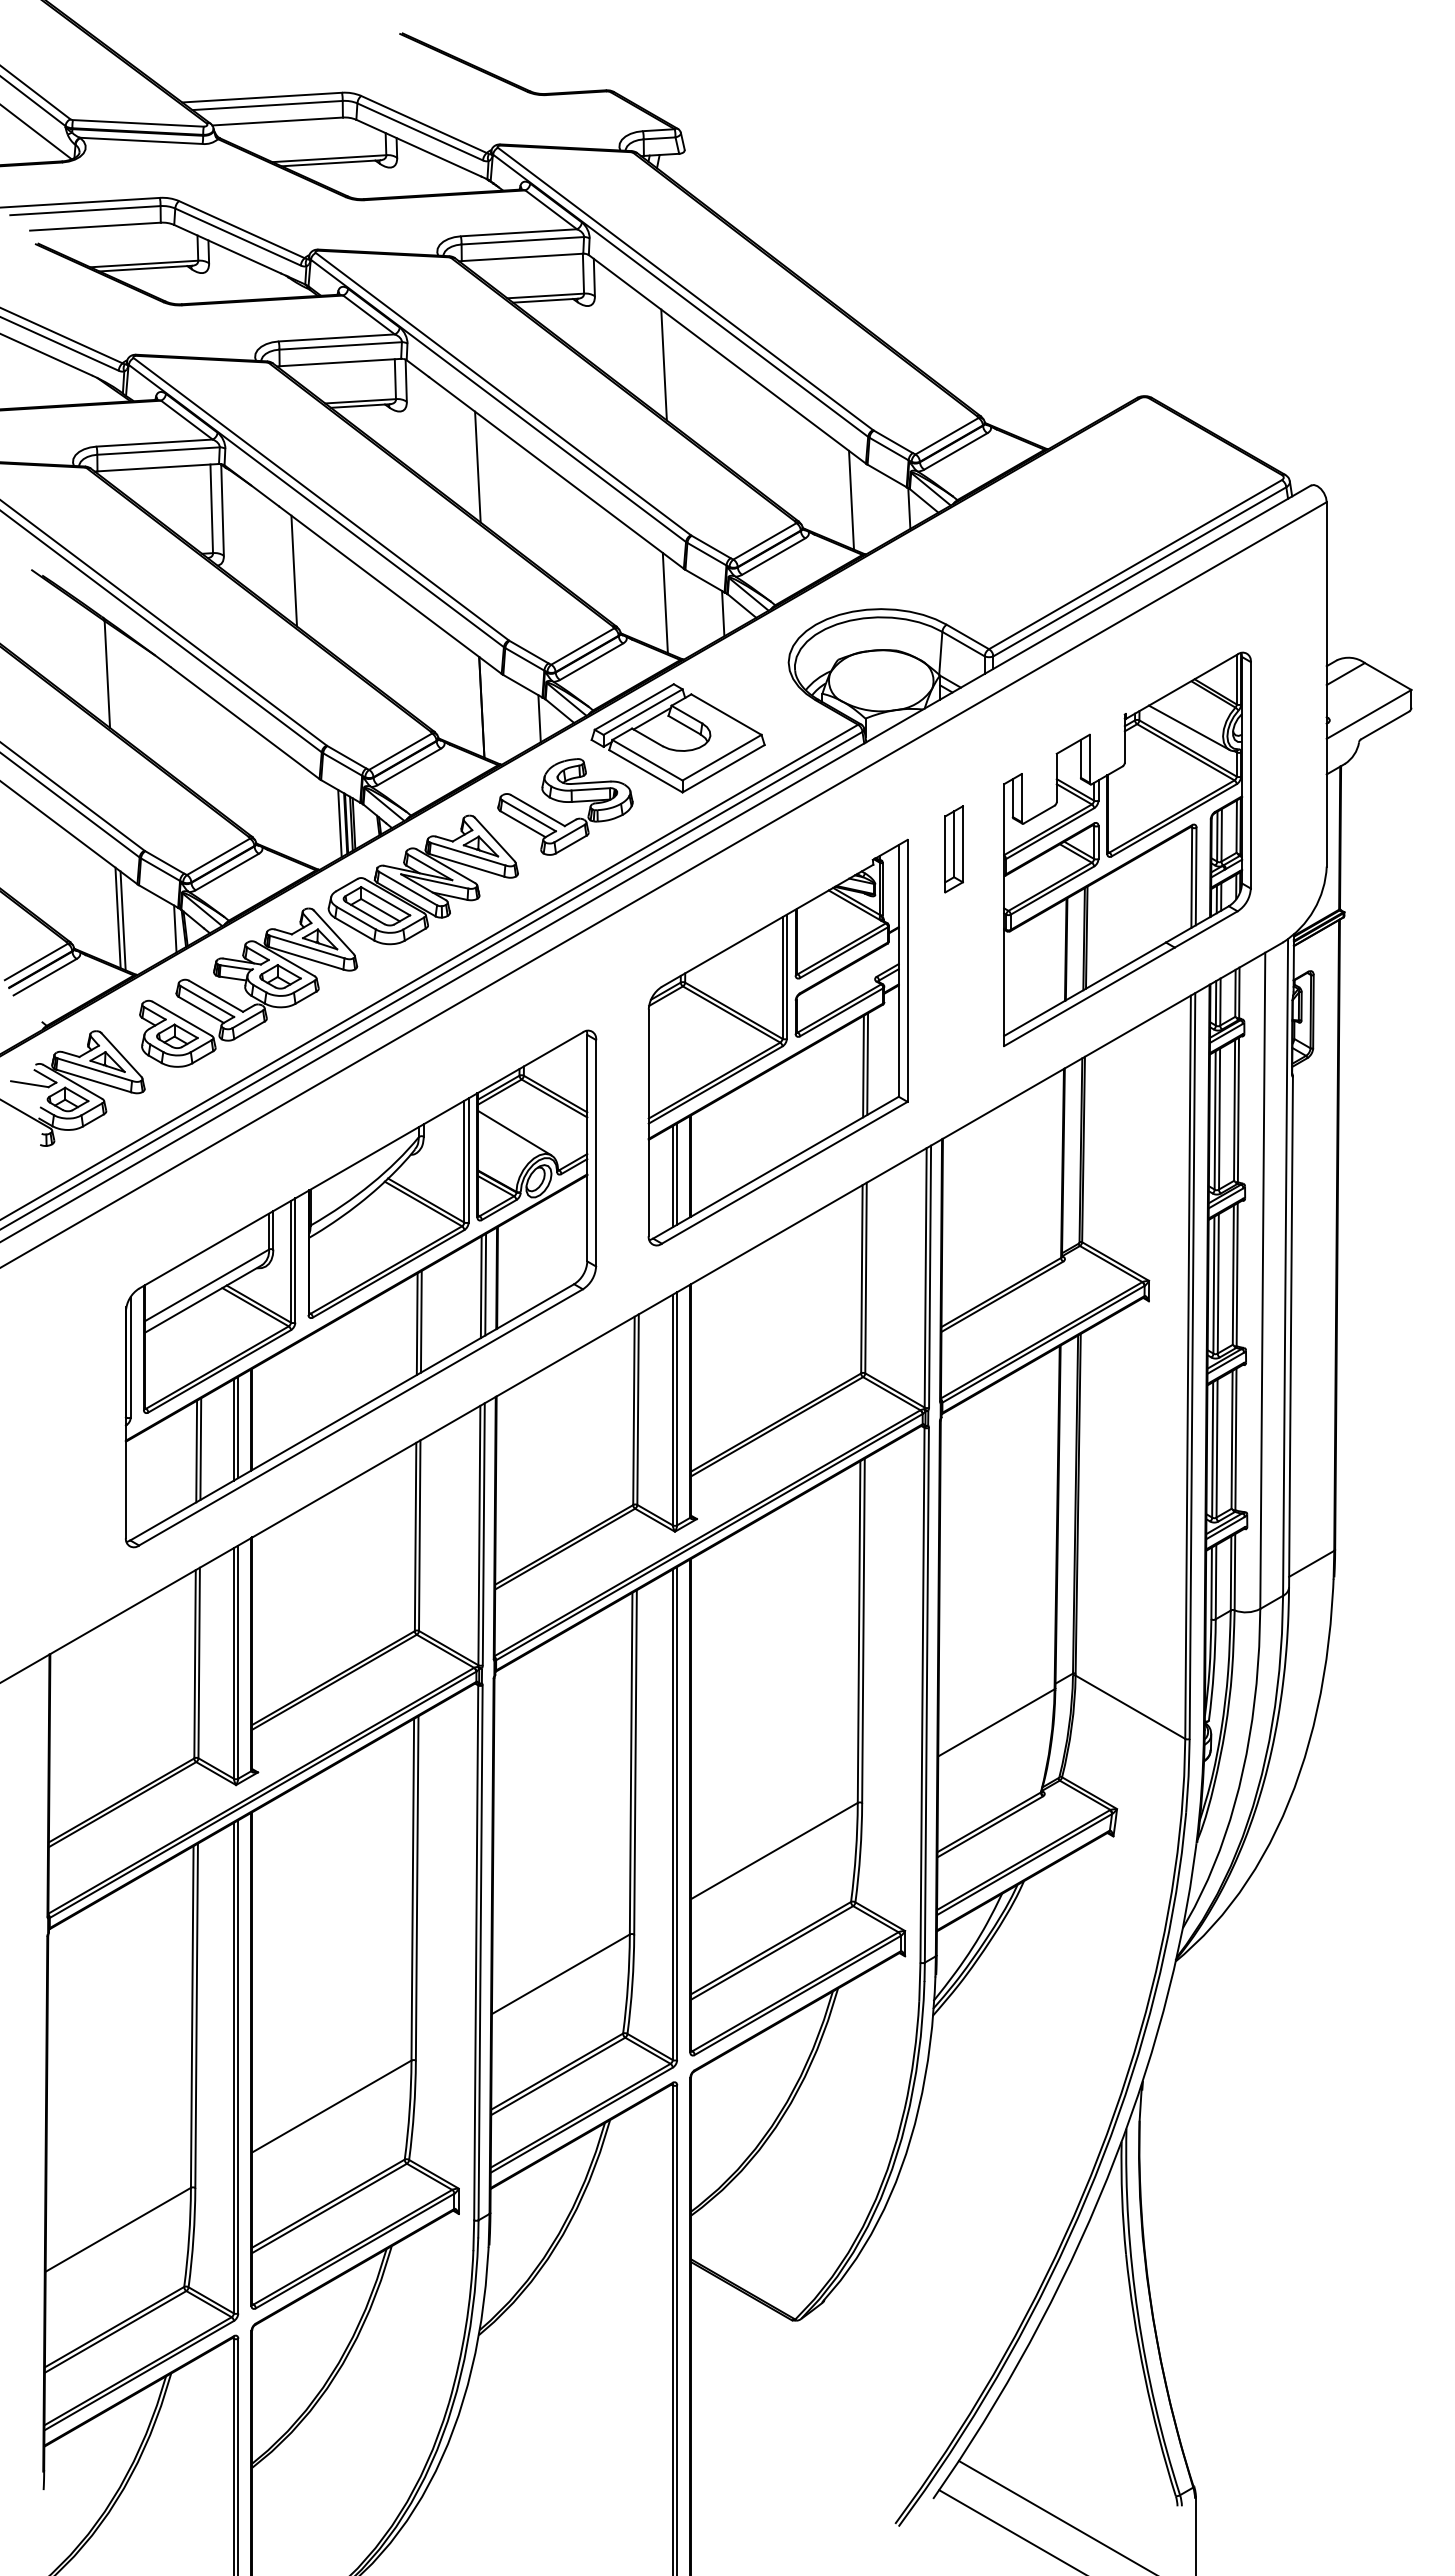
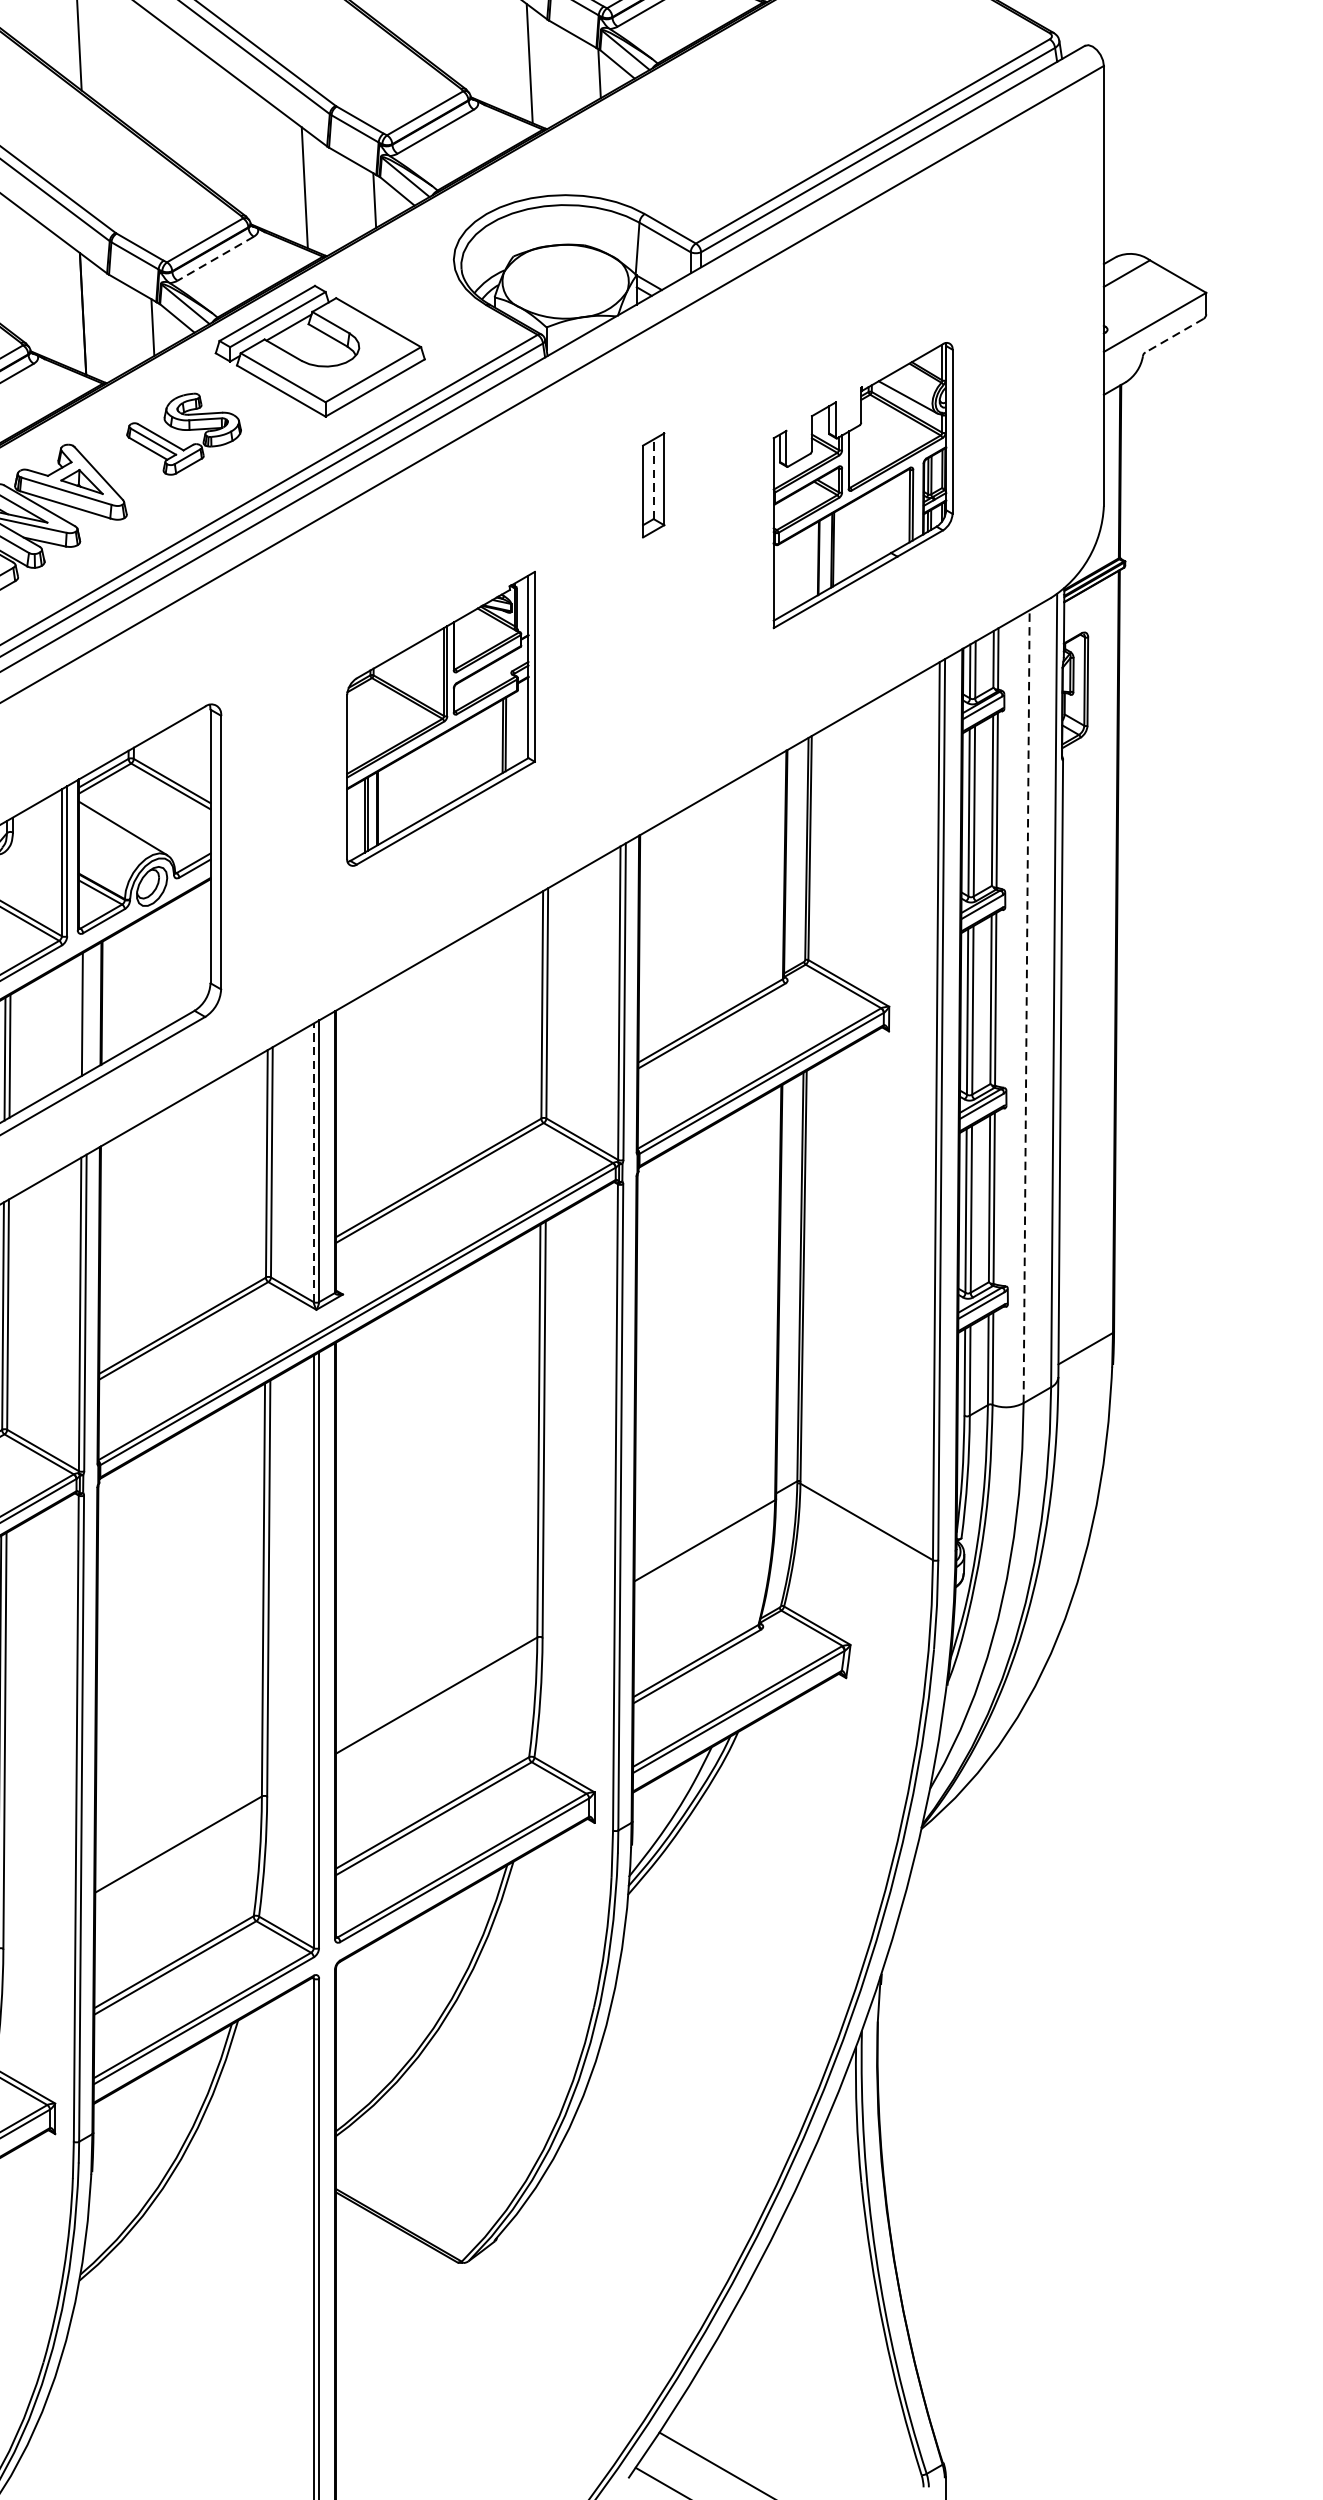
line: (591, 662) -> (215, 259), solid -> dashed
line: (1385, 725) -> (1174, 335), solid -> dashed
part: (565, 806) -> (184, 433), size x0.7
line: (954, 844) -> (654, 479), solid -> dashed
part: (1127, 849) -> (863, 485), size x0.6
part: (777, 1042) -> (440, 718), size x0.6
line: (1262, 1280) -> (1026, 1006), solid -> dashed
line: (485, 1284) -> (87, 1011), removed
line: (672, 1409) -> (313, 1162), solid -> dashed

